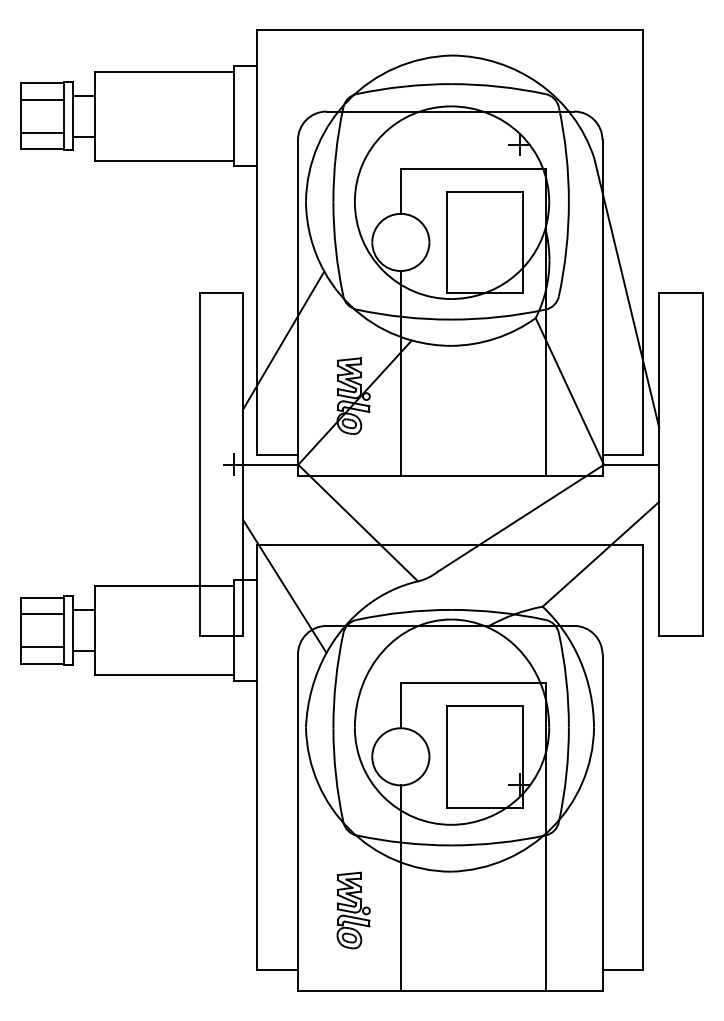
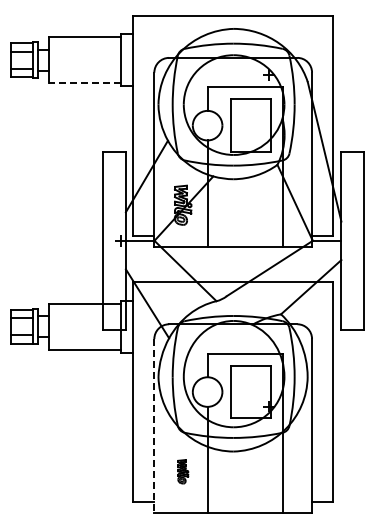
line: (163, 161) -> (84, 83), solid -> dashed
line: (298, 823) -> (154, 426), solid -> dashed
part: (354, 910) -> (183, 471), size x0.6

